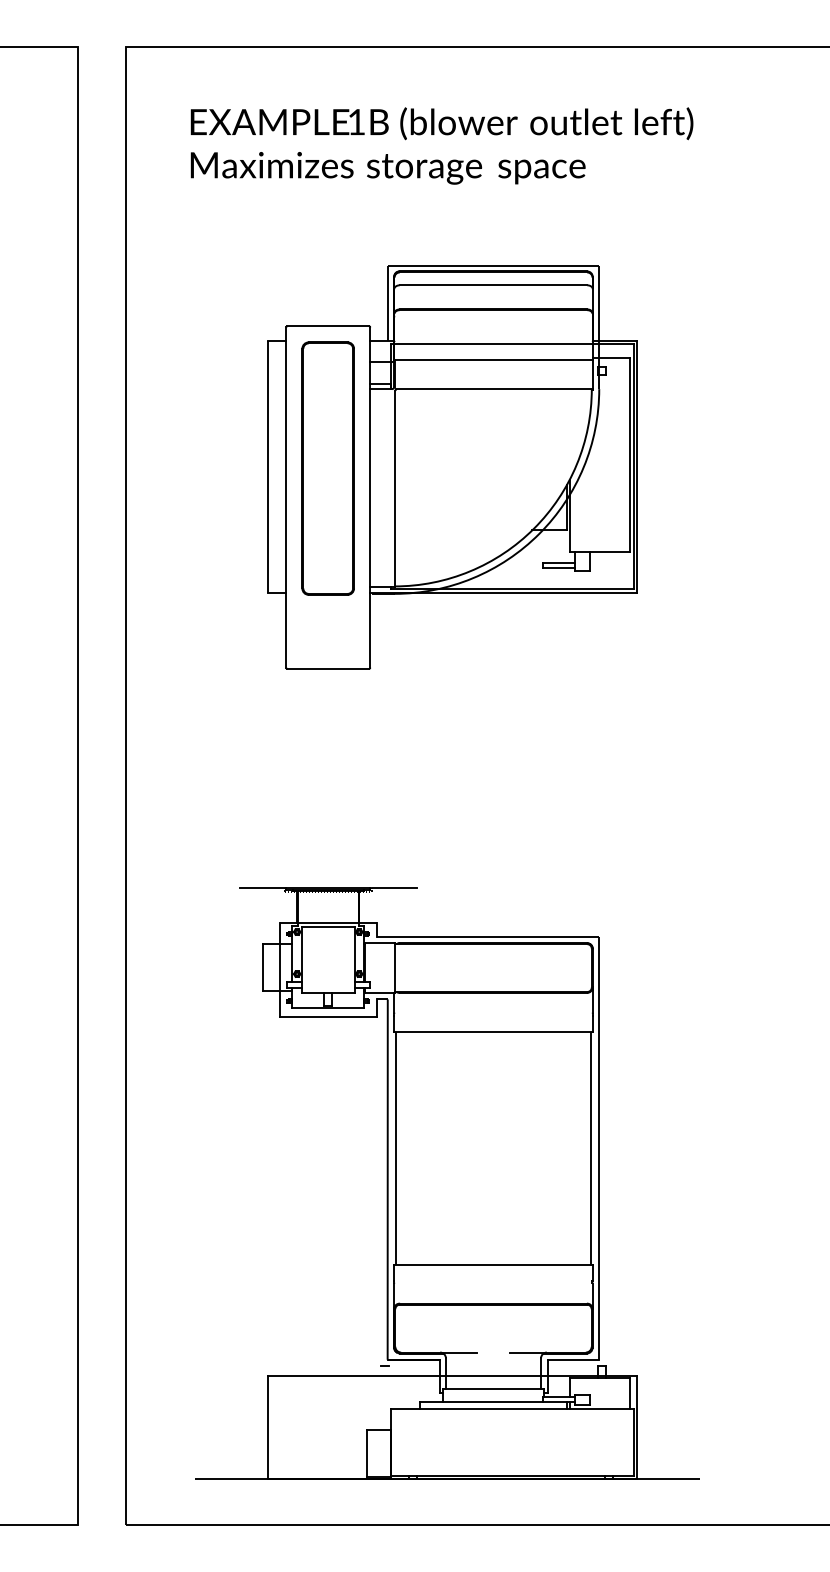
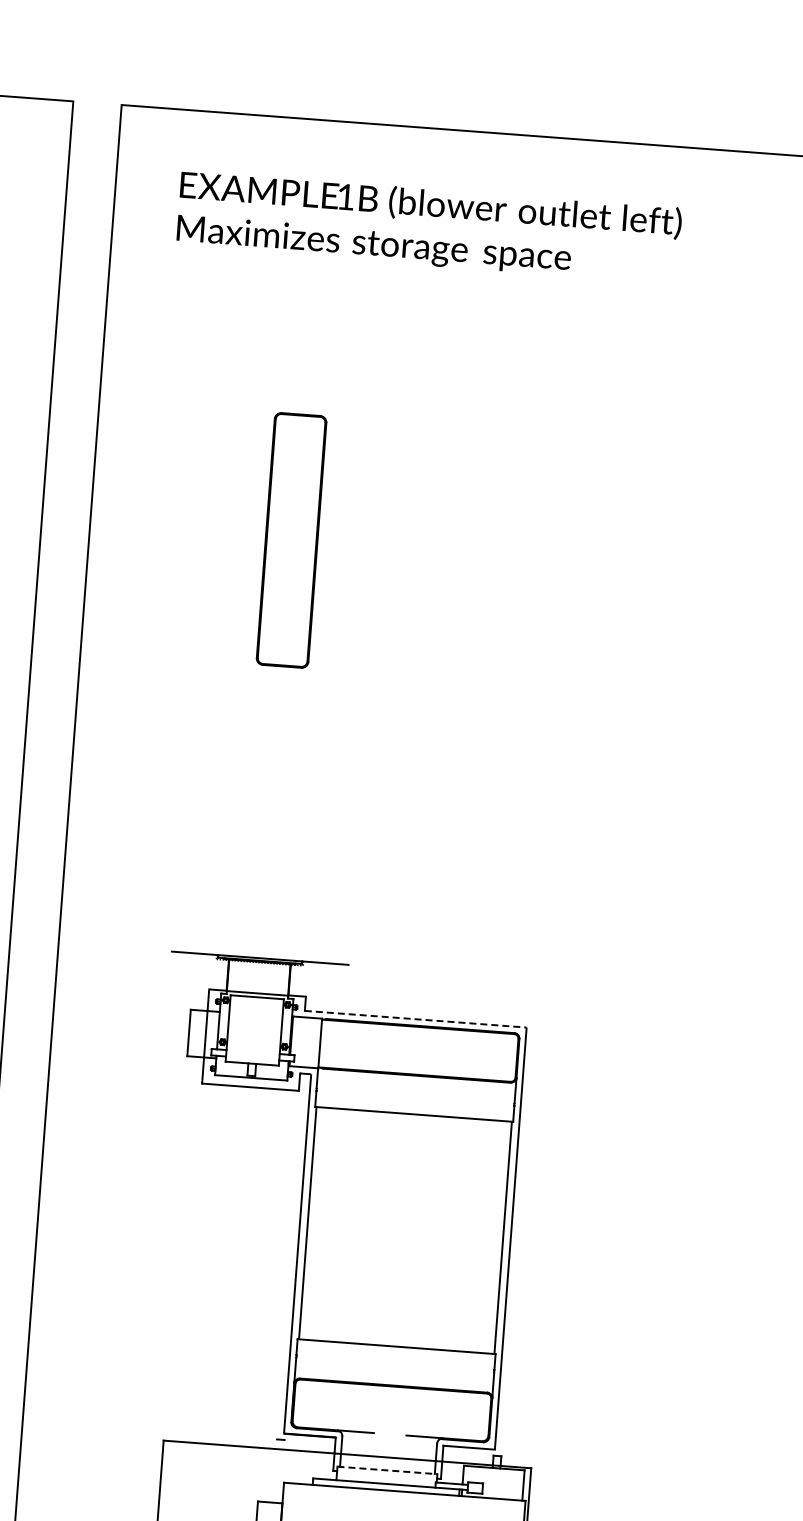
part: (452, 467) -> (415, 548), removed
line: (488, 936) -> (416, 1019), solid -> dashed
line: (494, 1388) -> (388, 1470), solid -> dashed

